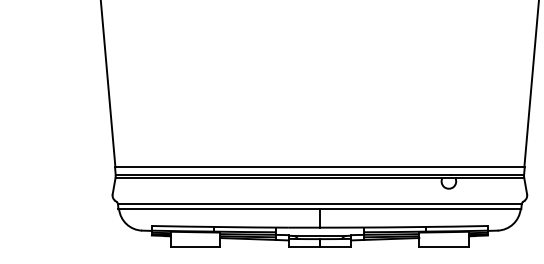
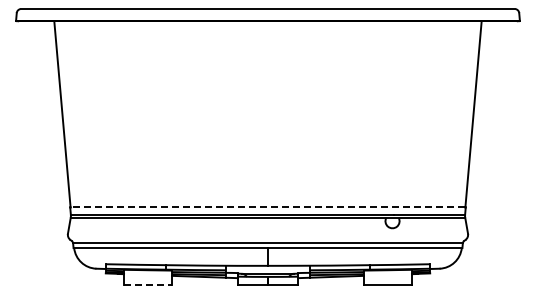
line: (319, 167) -> (267, 207), solid -> dashed
line: (196, 246) -> (148, 284), solid -> dashed

